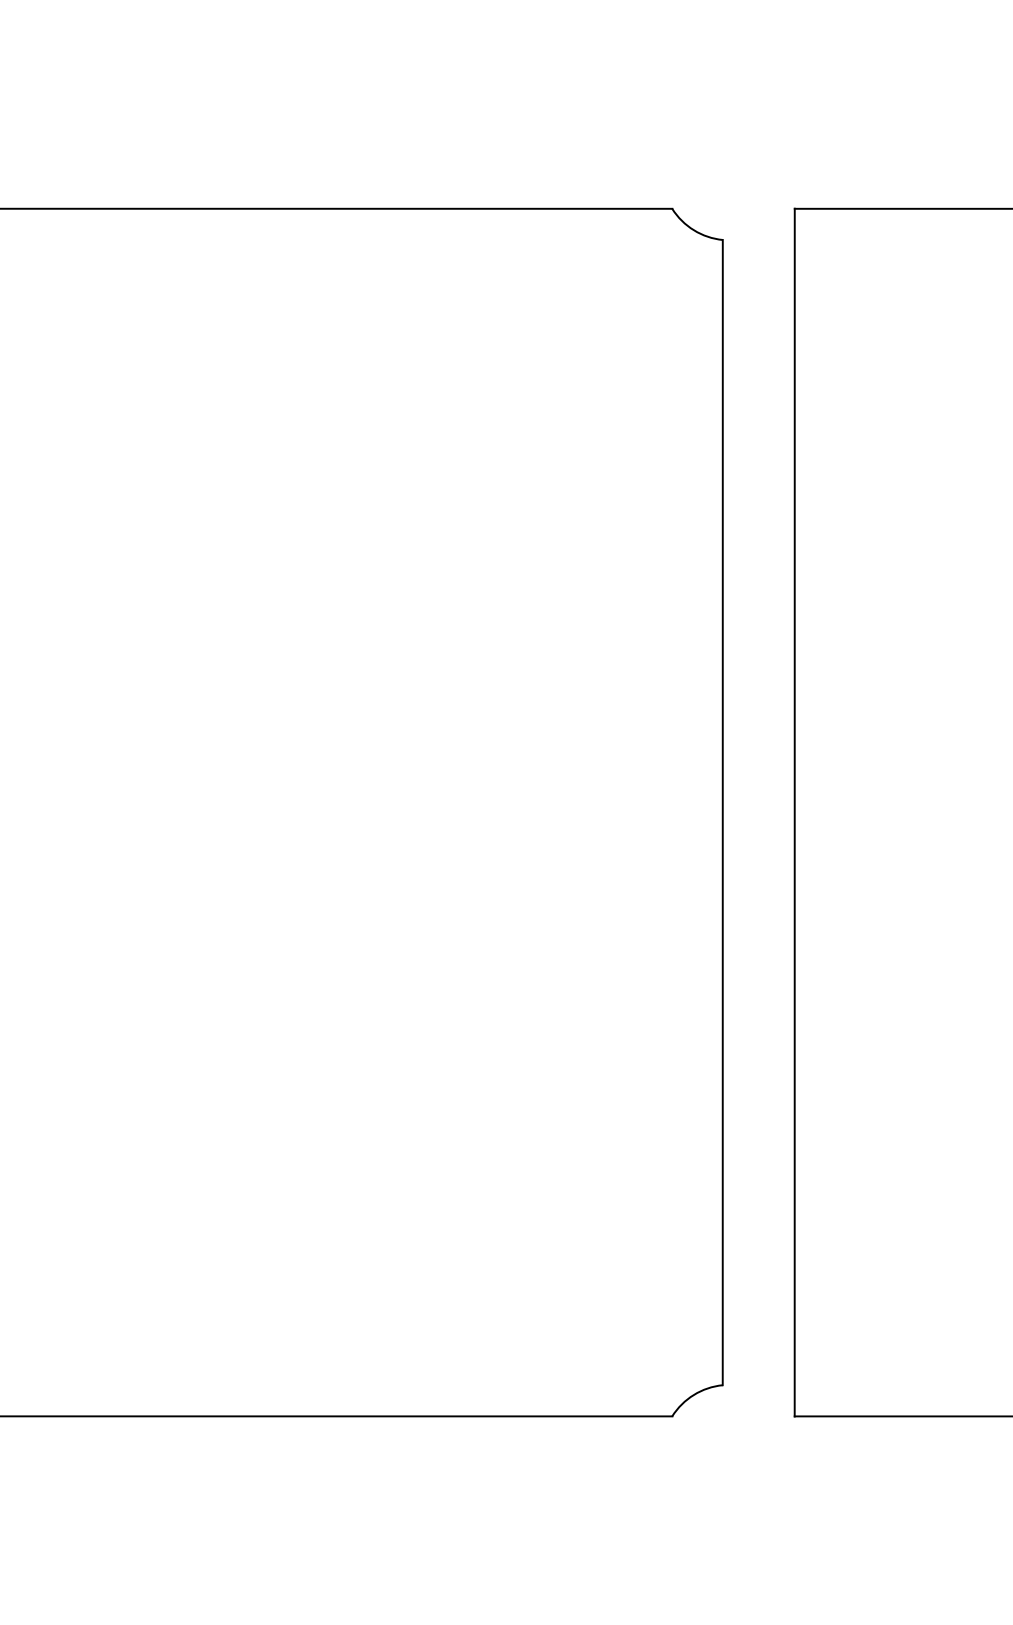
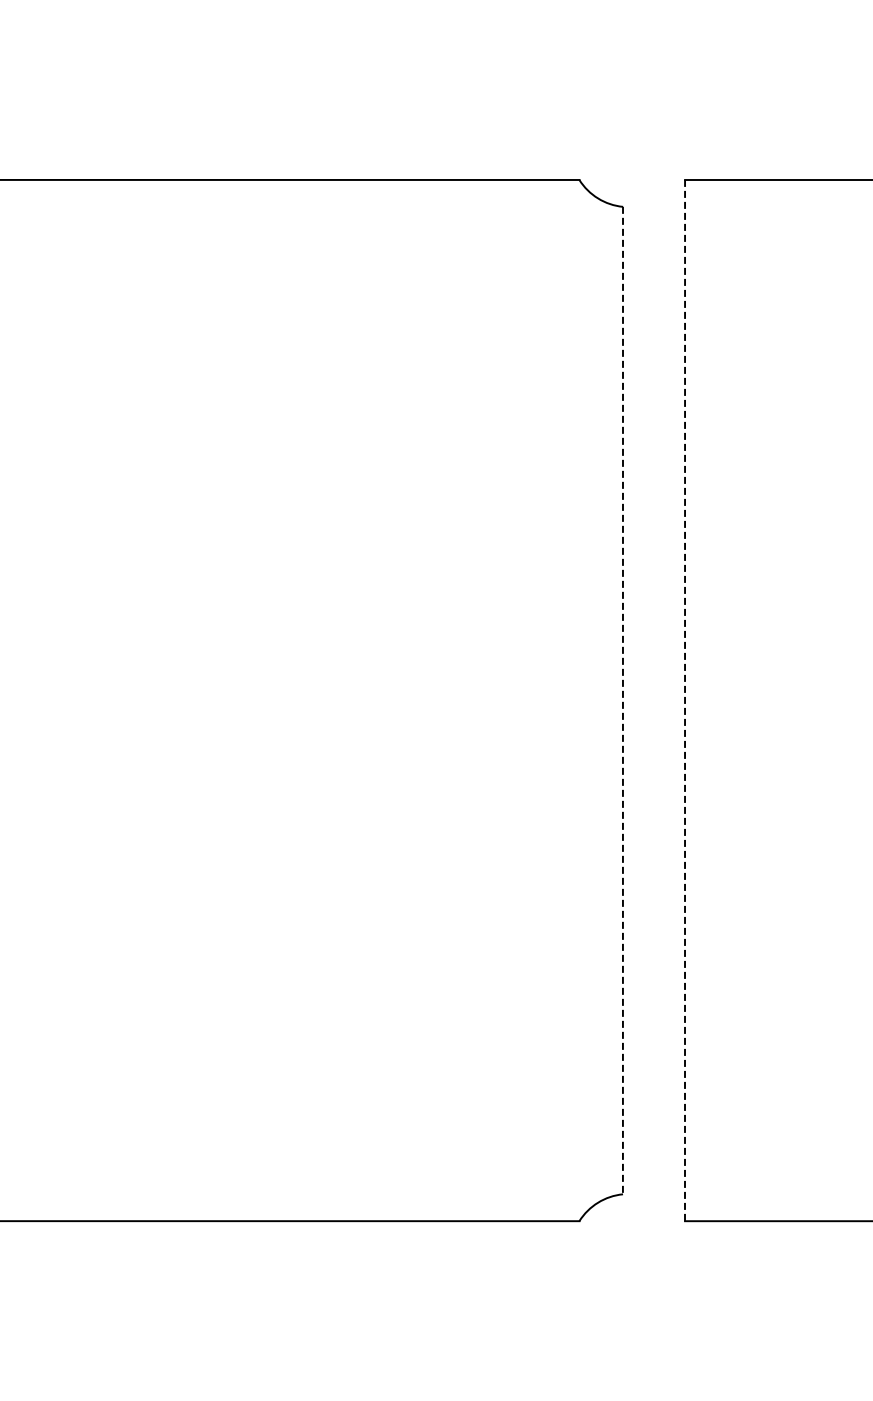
line: (722, 812) -> (622, 700), solid -> dashed
line: (795, 812) -> (685, 700), solid -> dashed

